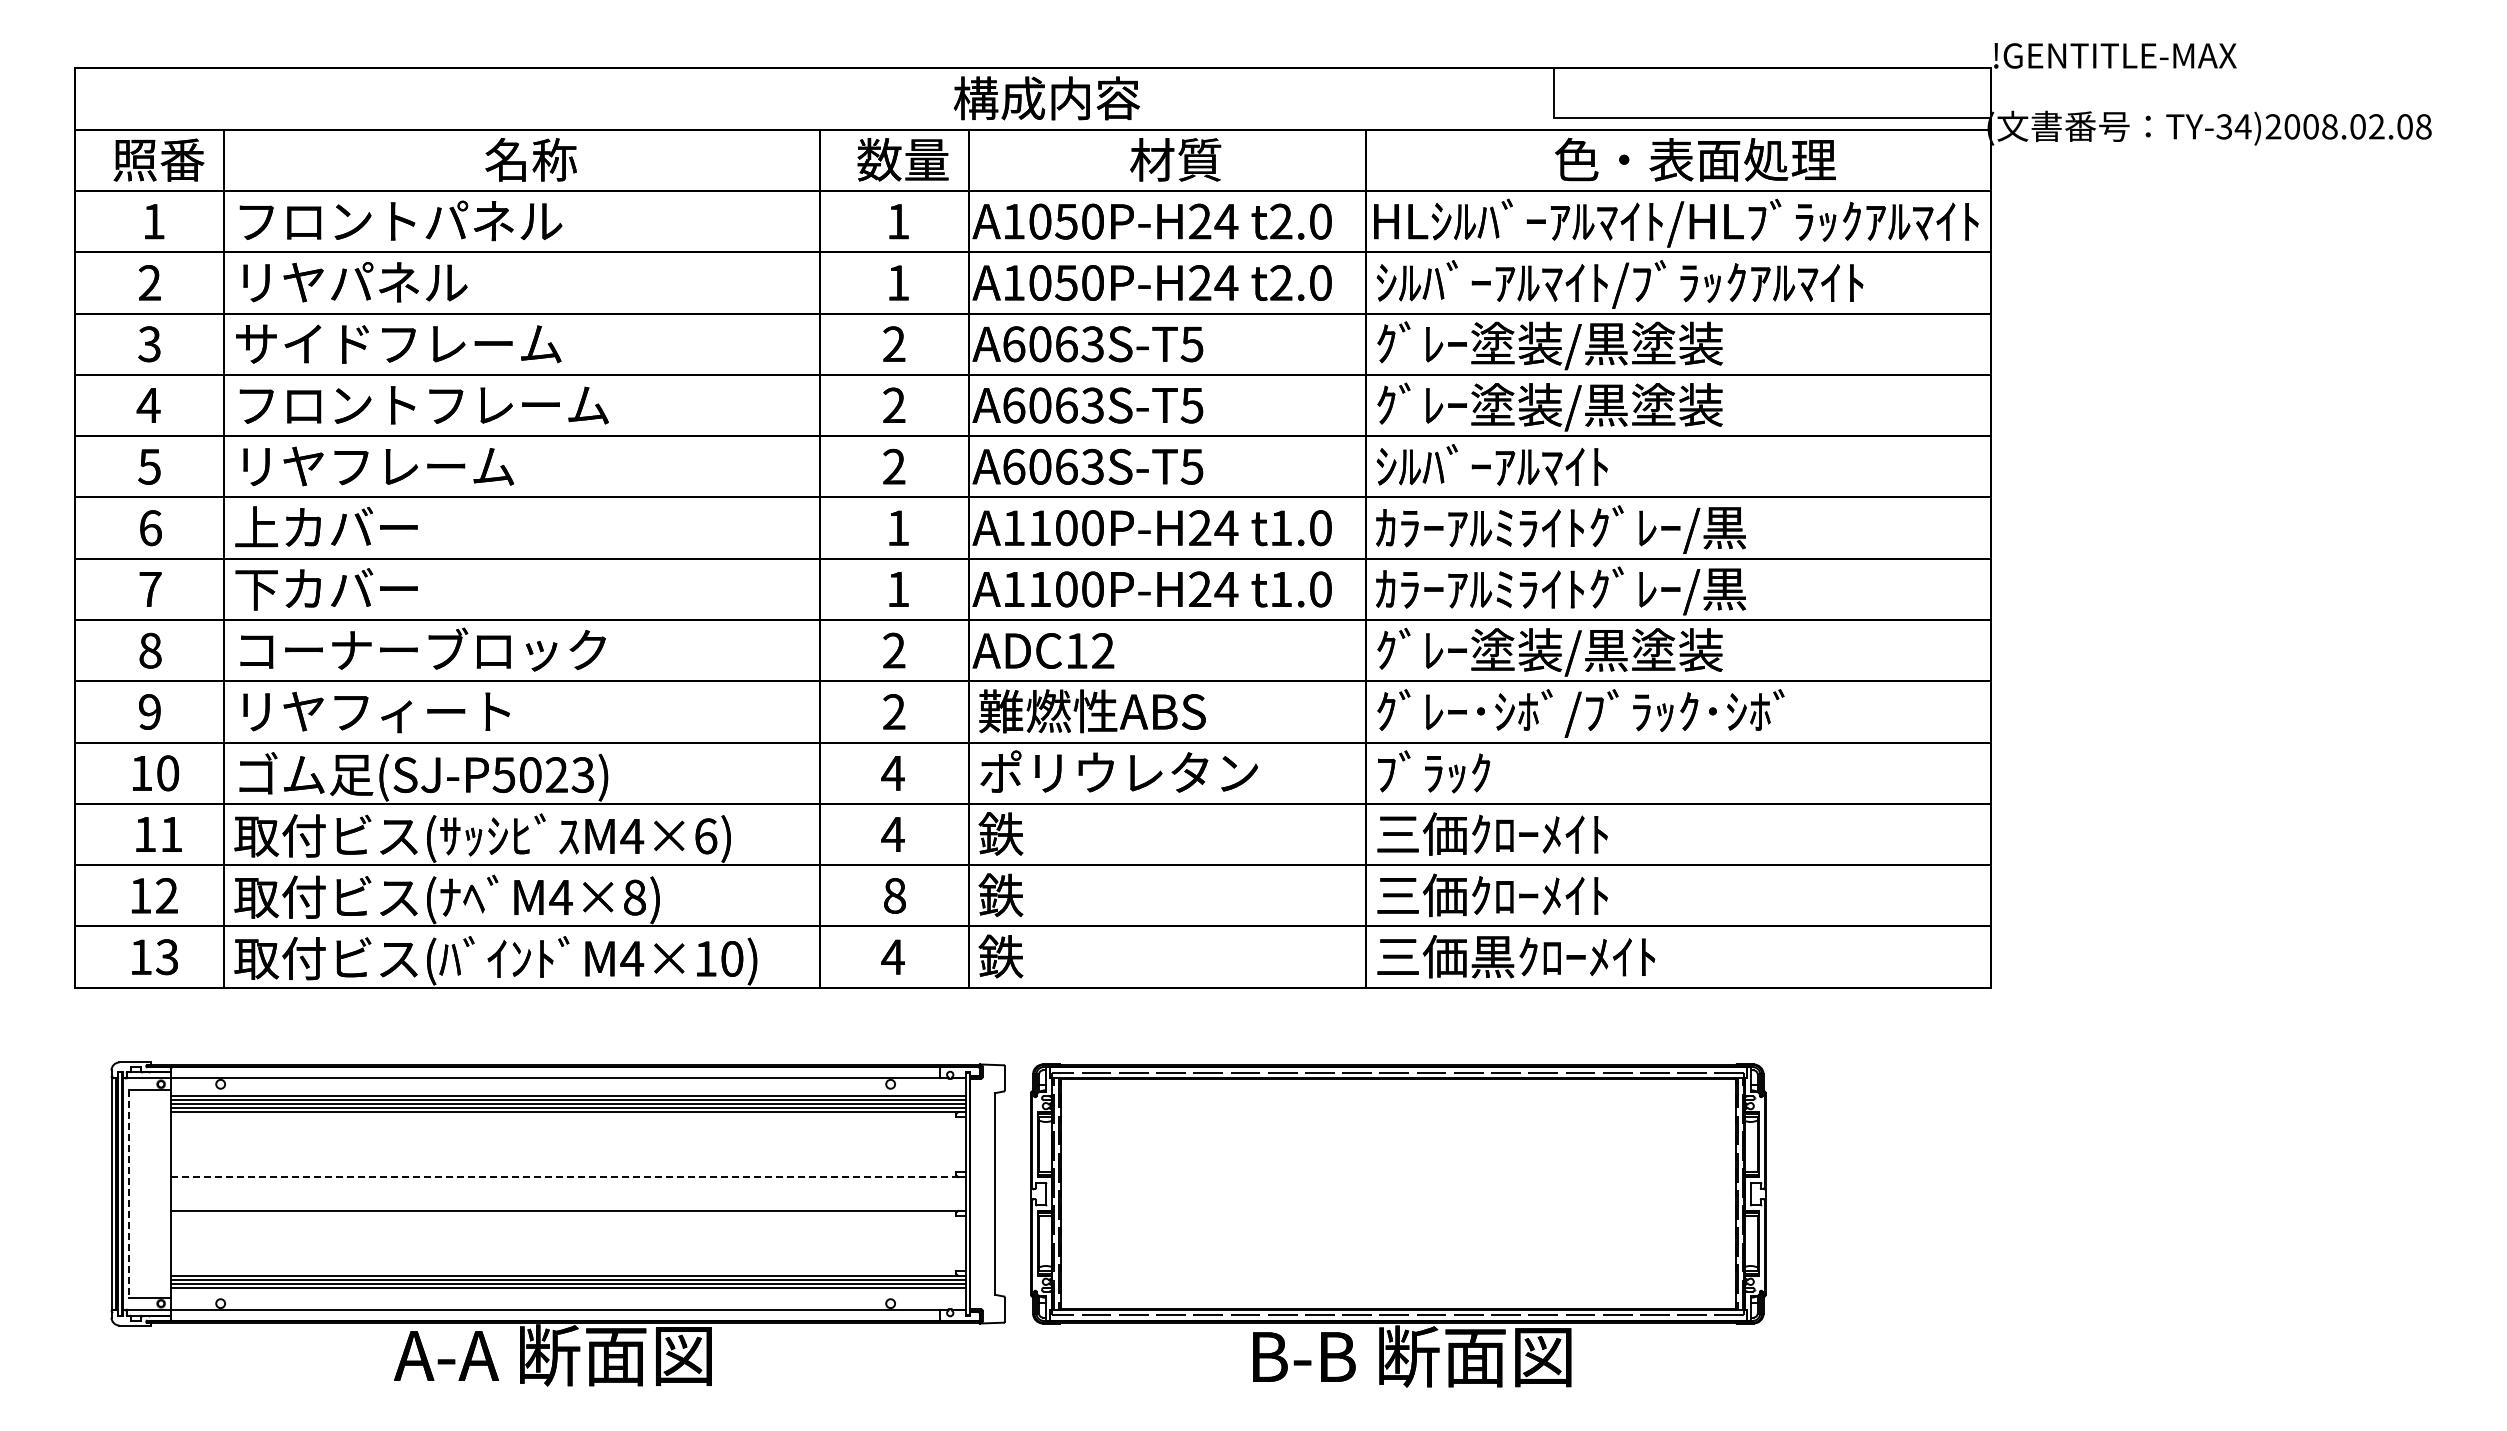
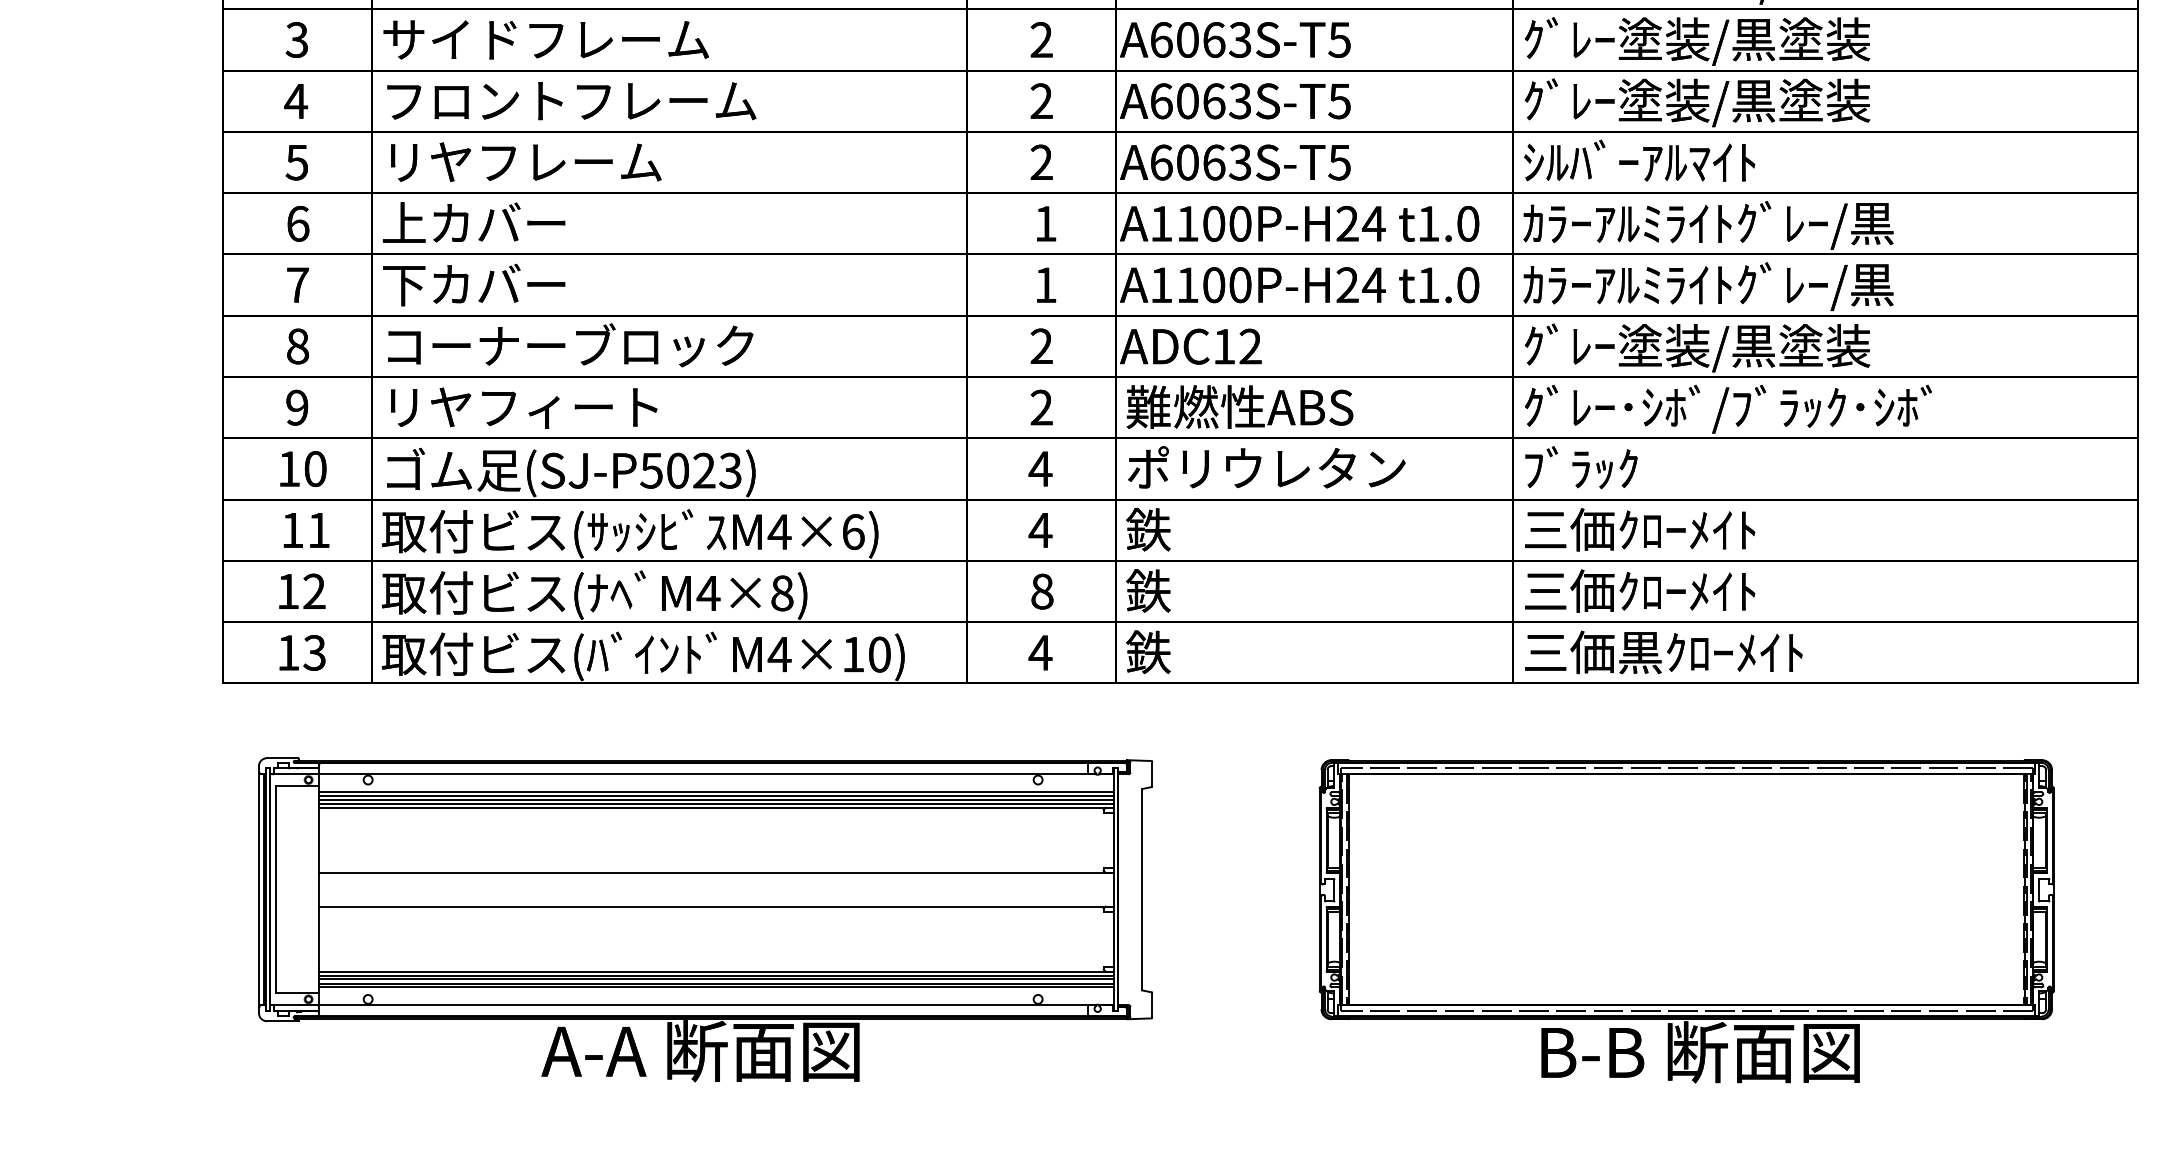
line: (568, 1177) -> (715, 873), dashed -> solid
line: (128, 1193) -> (275, 889), dashed -> solid
part: (1398, 1225) -> (1686, 921), moved
line: (568, 1291) -> (715, 987), added

